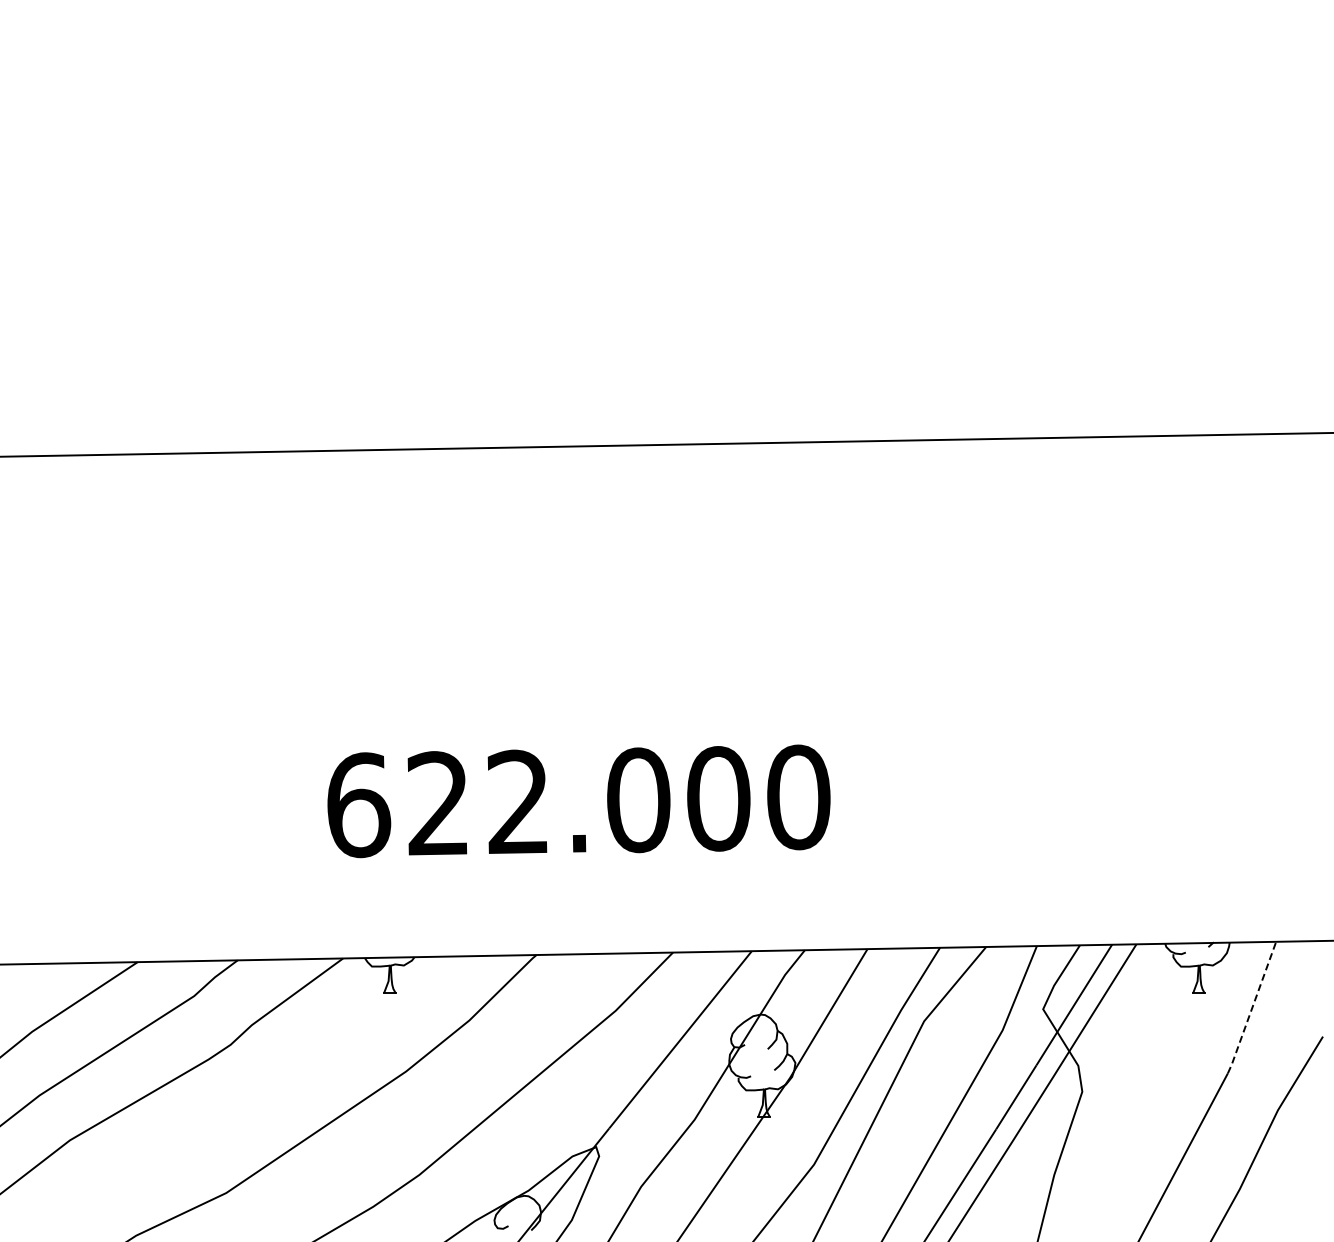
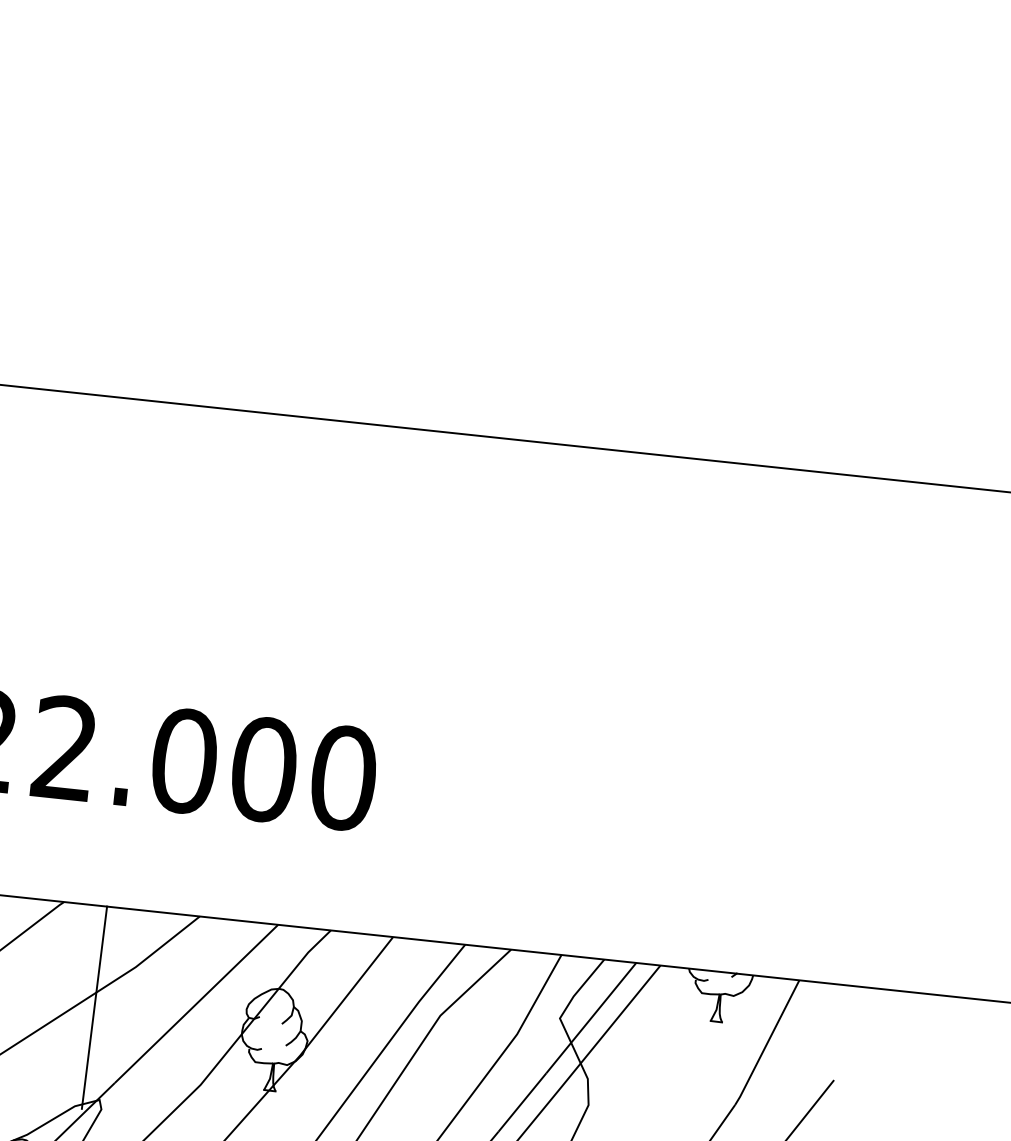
line: (1252, 1008) -> (767, 1043), dashed -> solid
line: (579, 1056) -> (94, 1007), added

